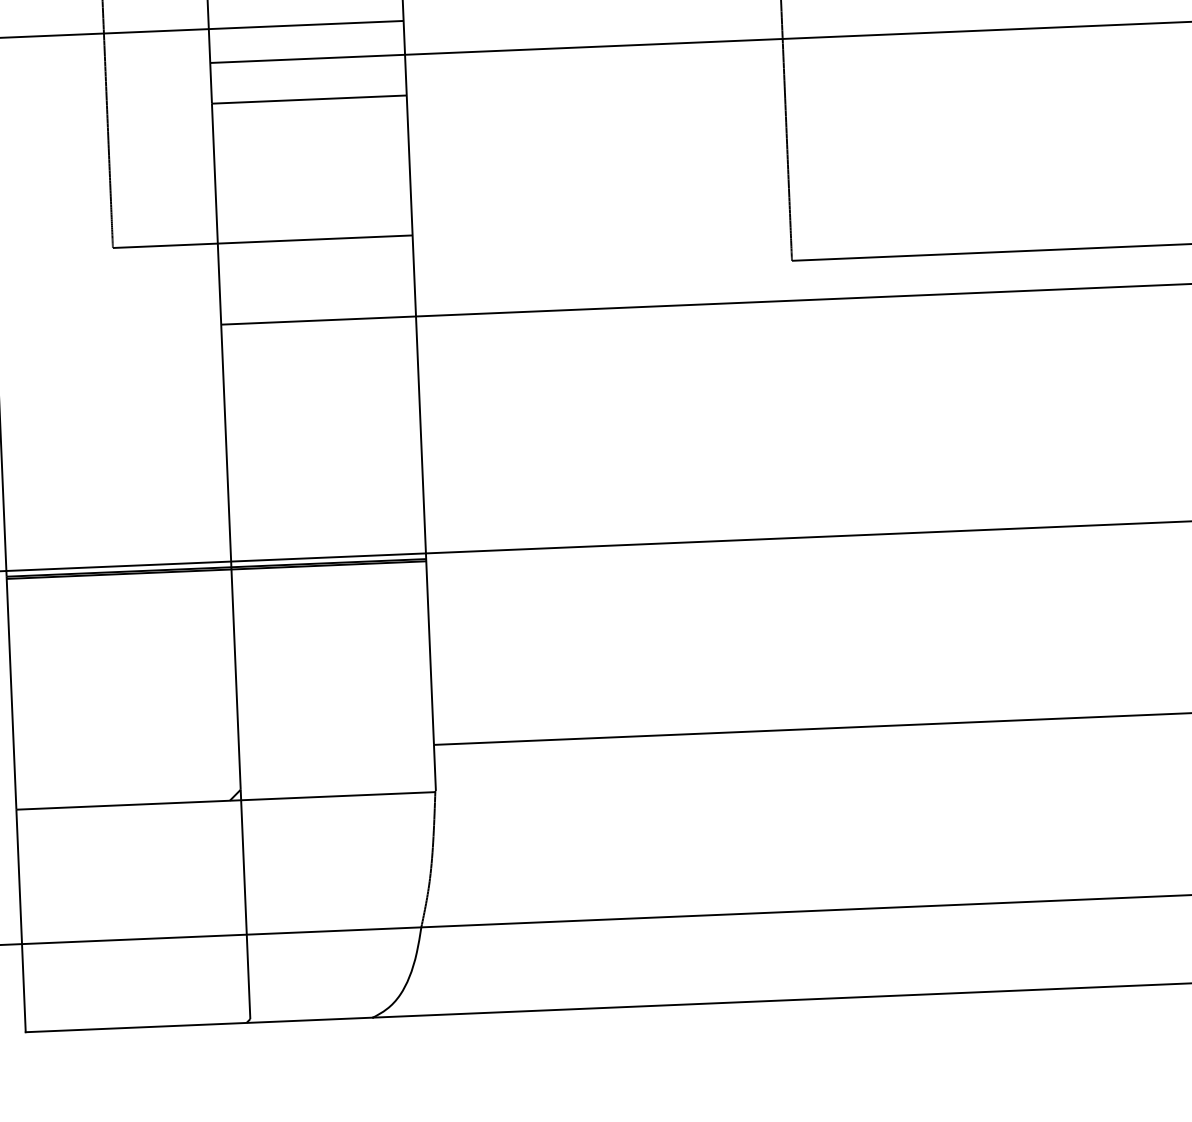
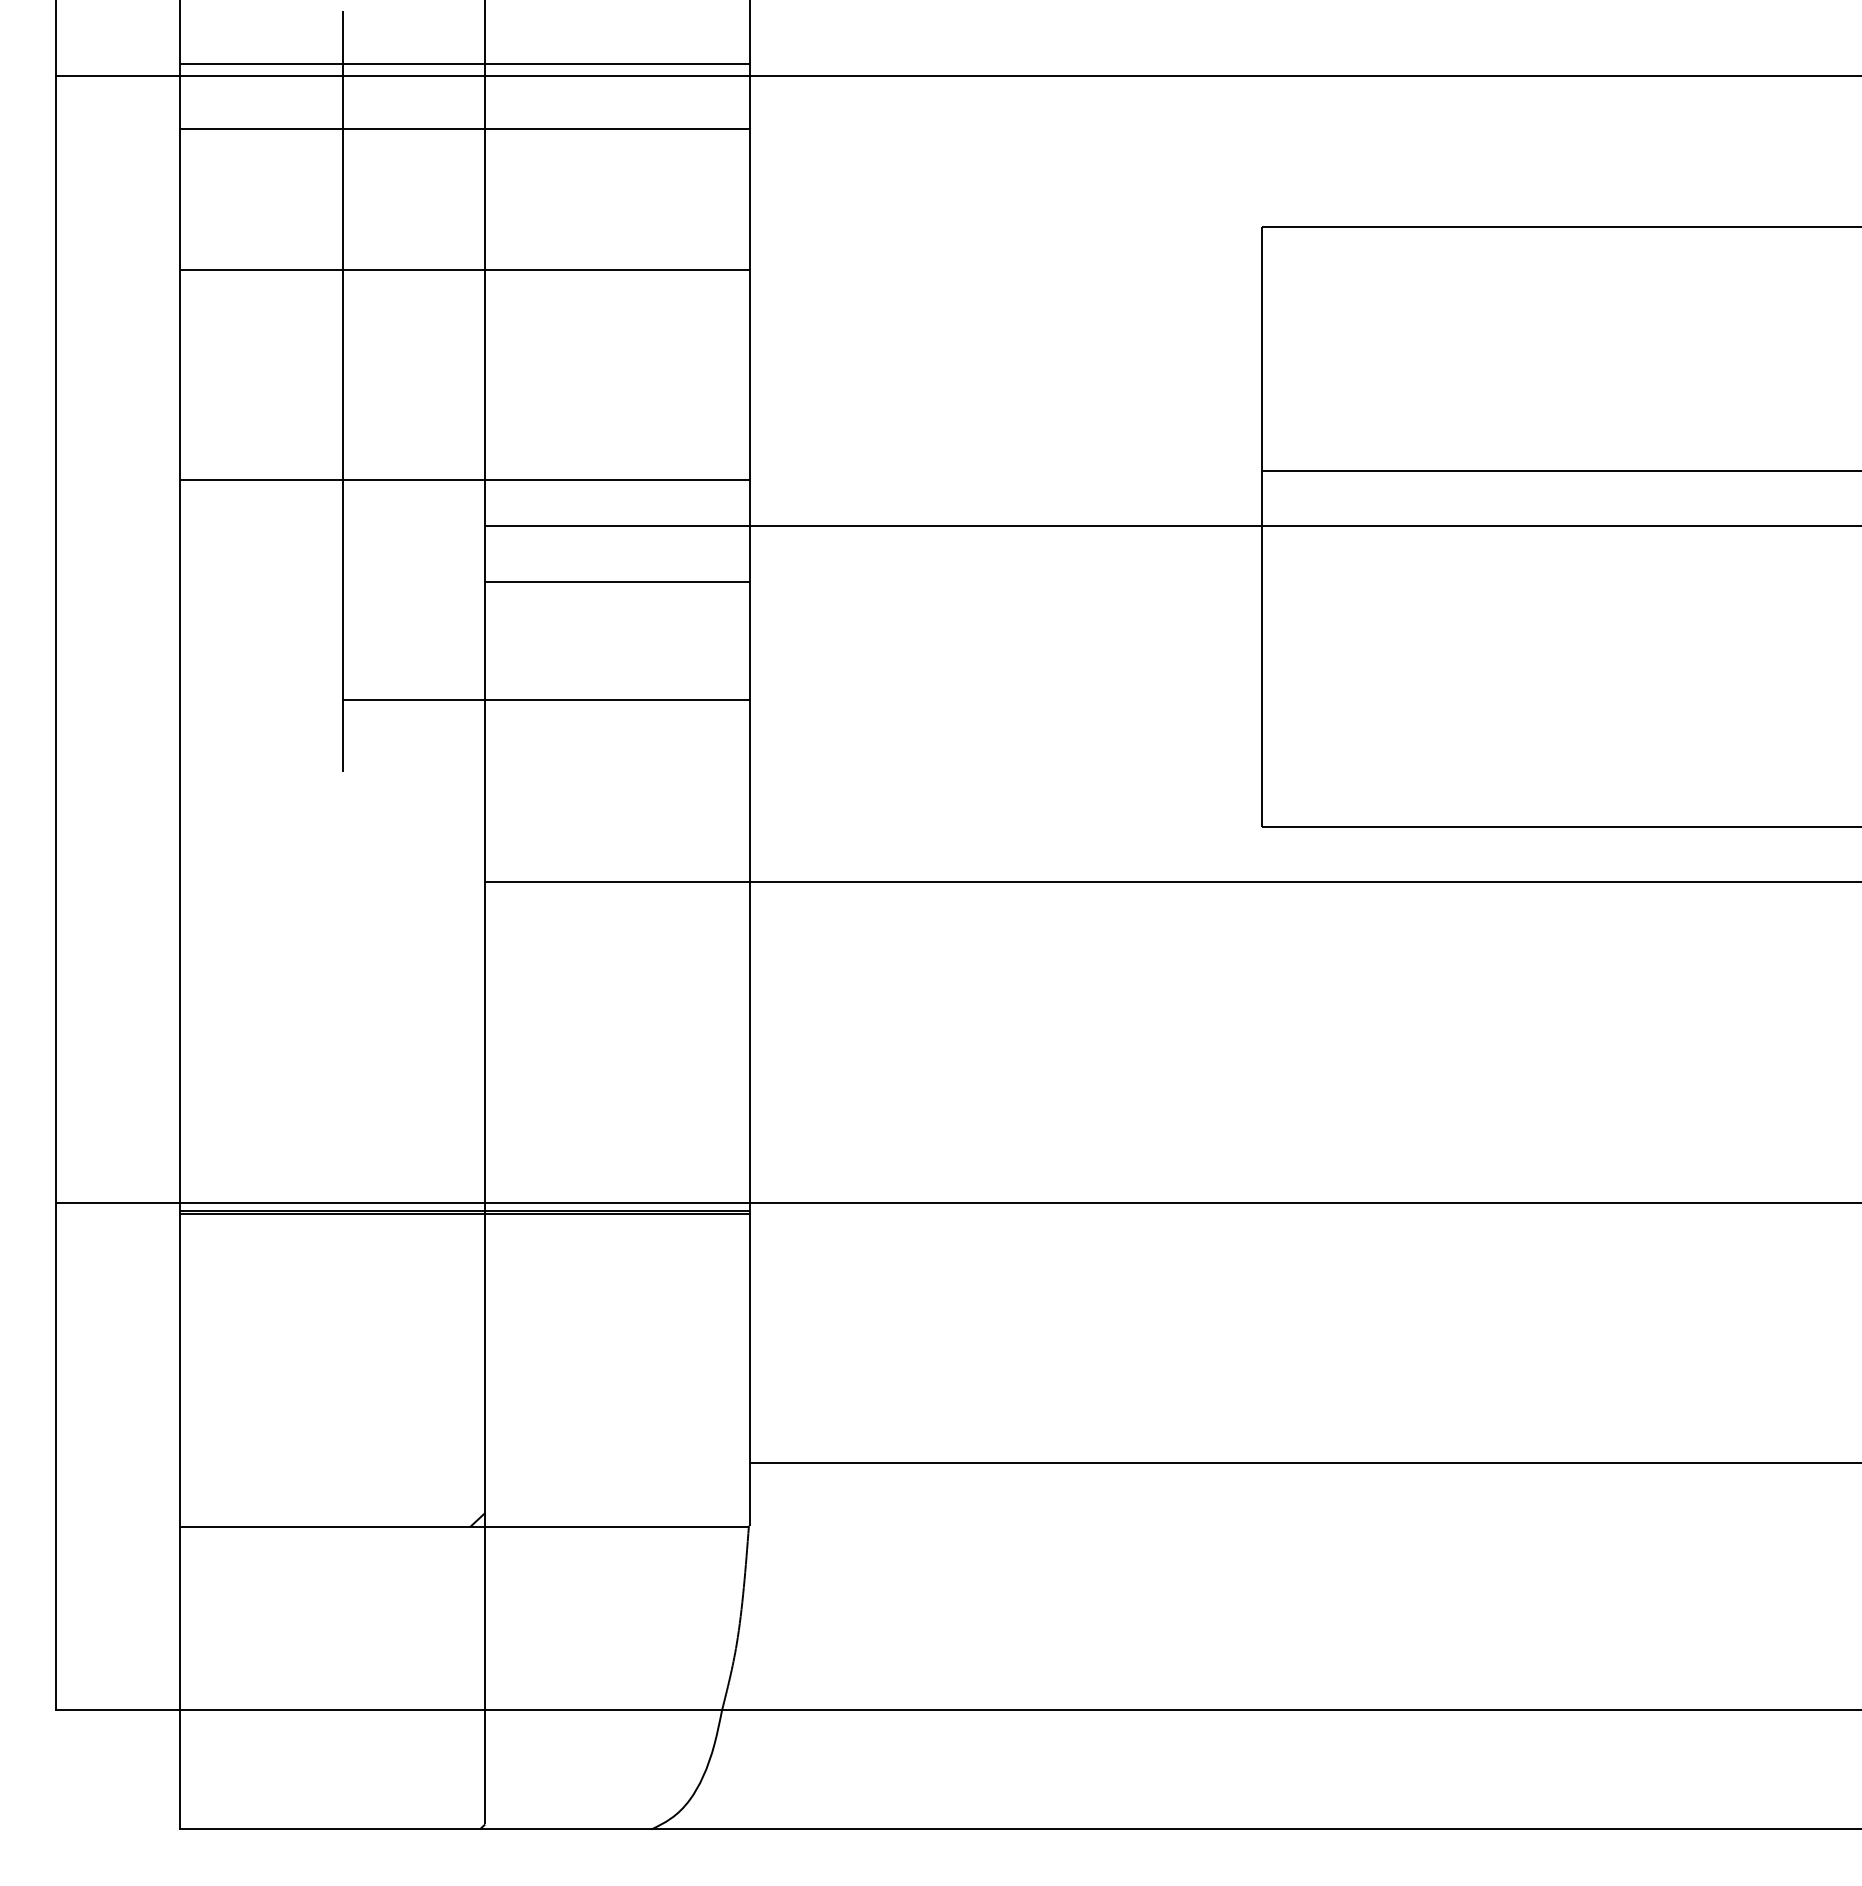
line: (262, 241) -> (545, 699), moved

